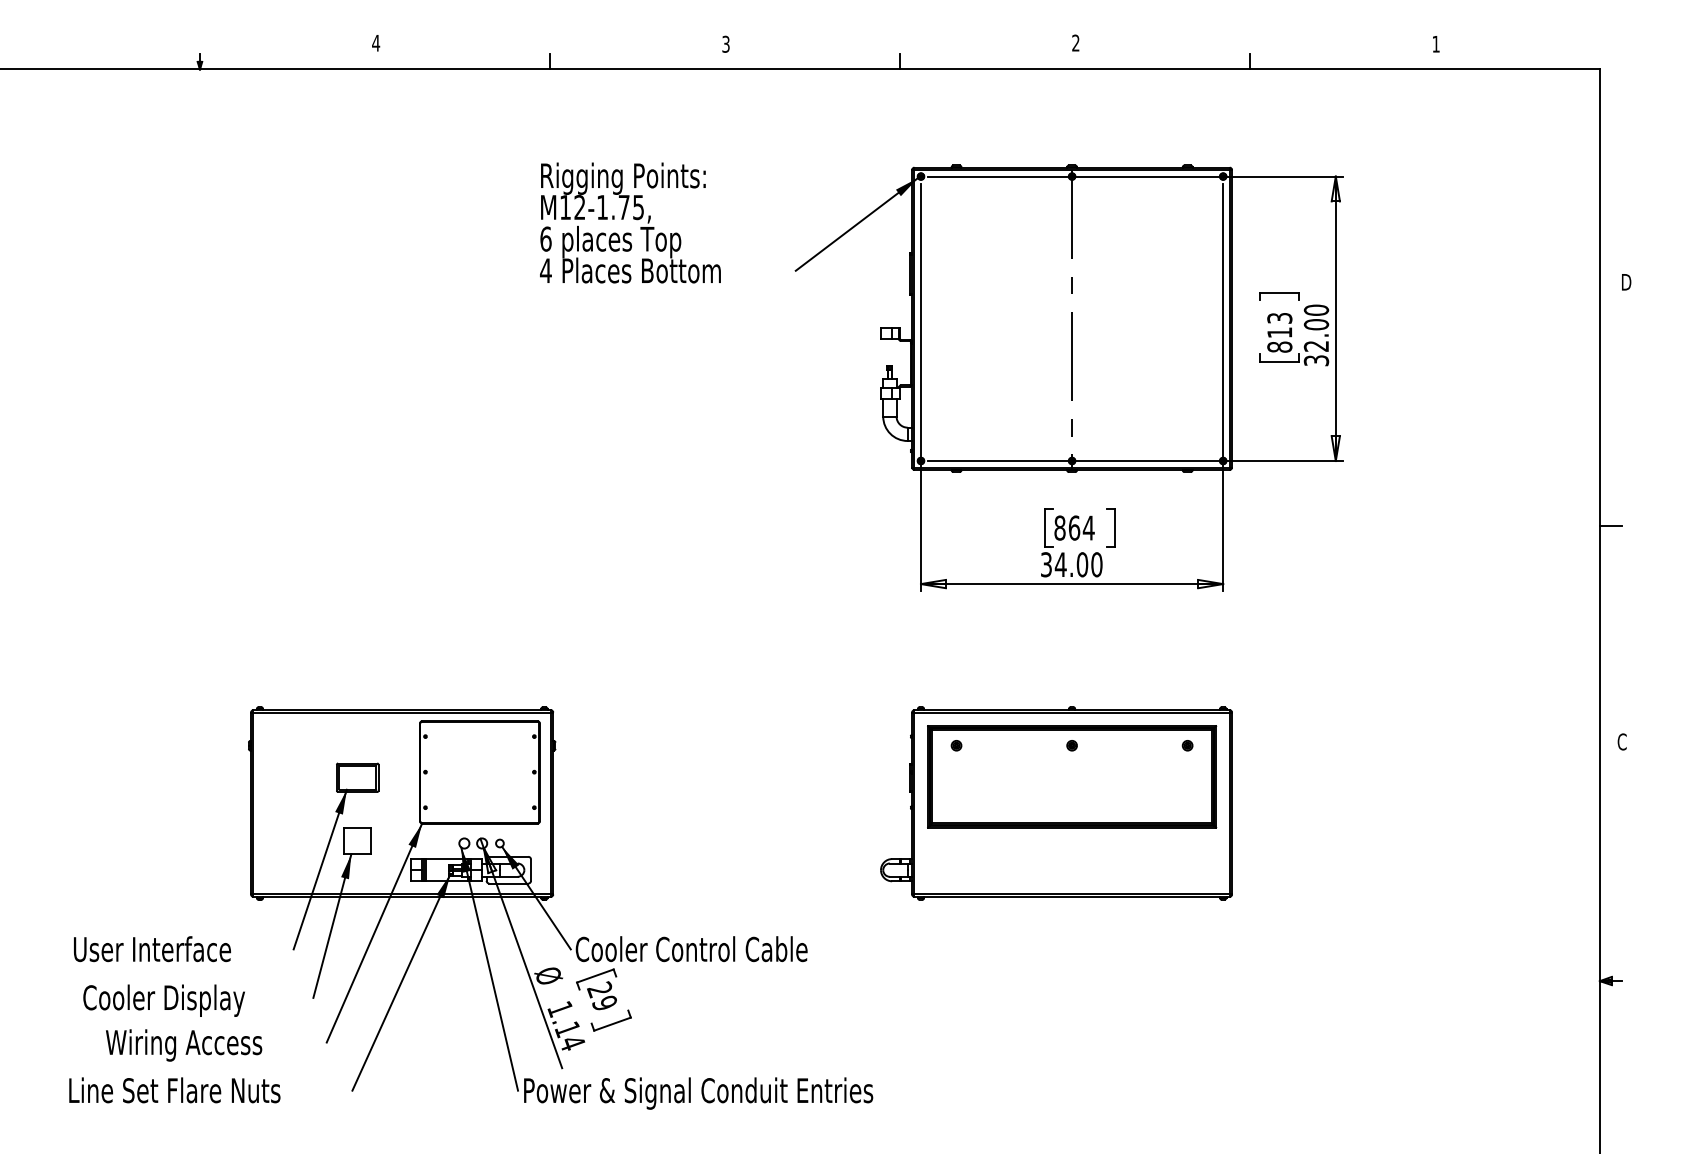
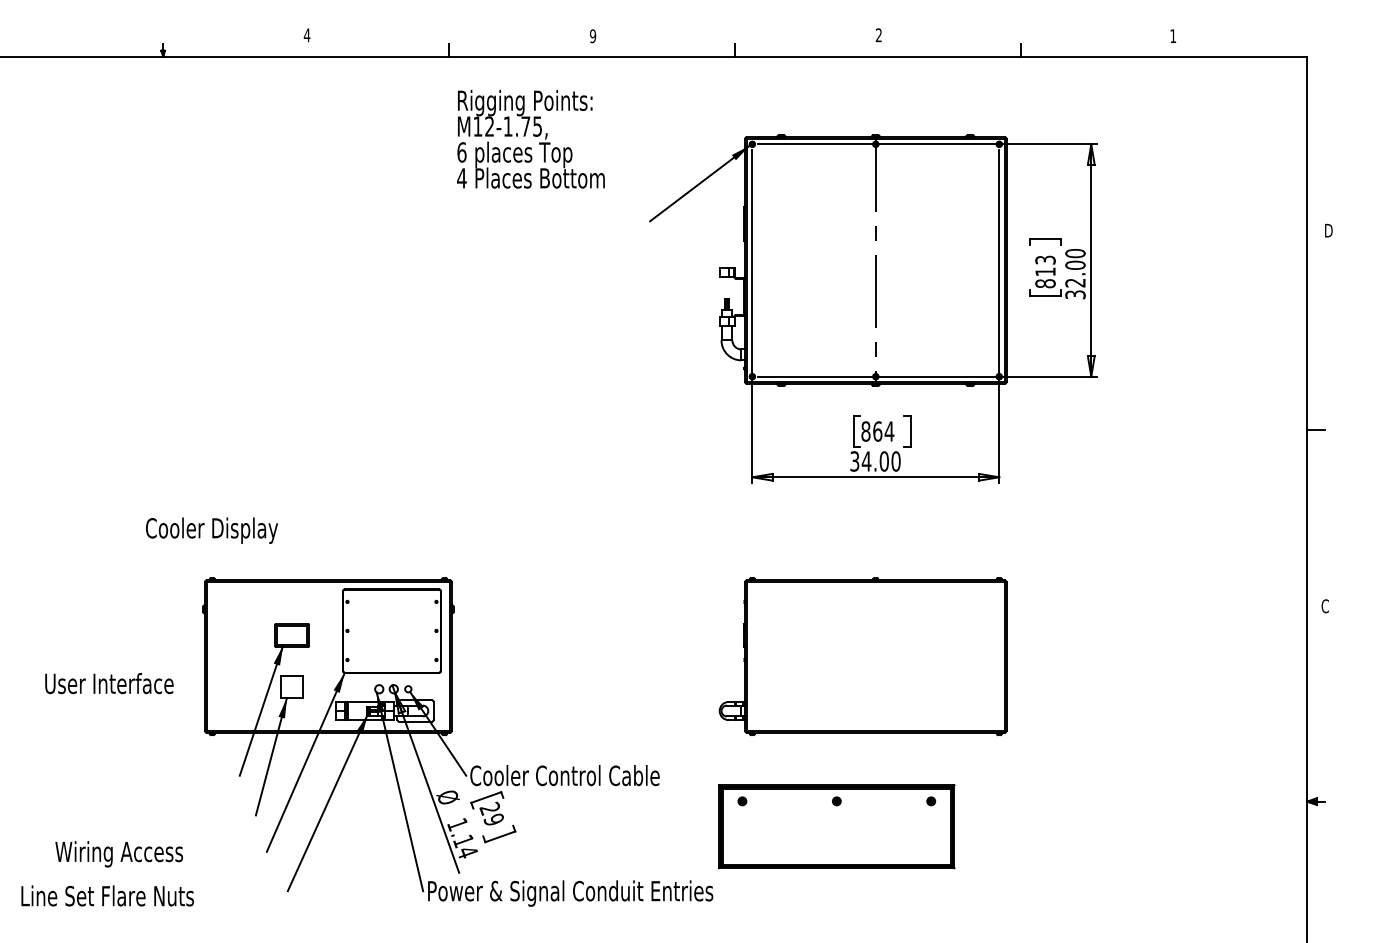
text: (726, 44) -> (593, 36), 3 -> 9
text: (629, 222) -> (530, 138), moved
part: (1071, 776) -> (836, 826), moved
text: (152, 949) -> (109, 683), moved
text: (163, 1000) -> (211, 530), moved
text: (183, 1045) -> (118, 854), moved
text: (174, 1089) -> (107, 895), moved

